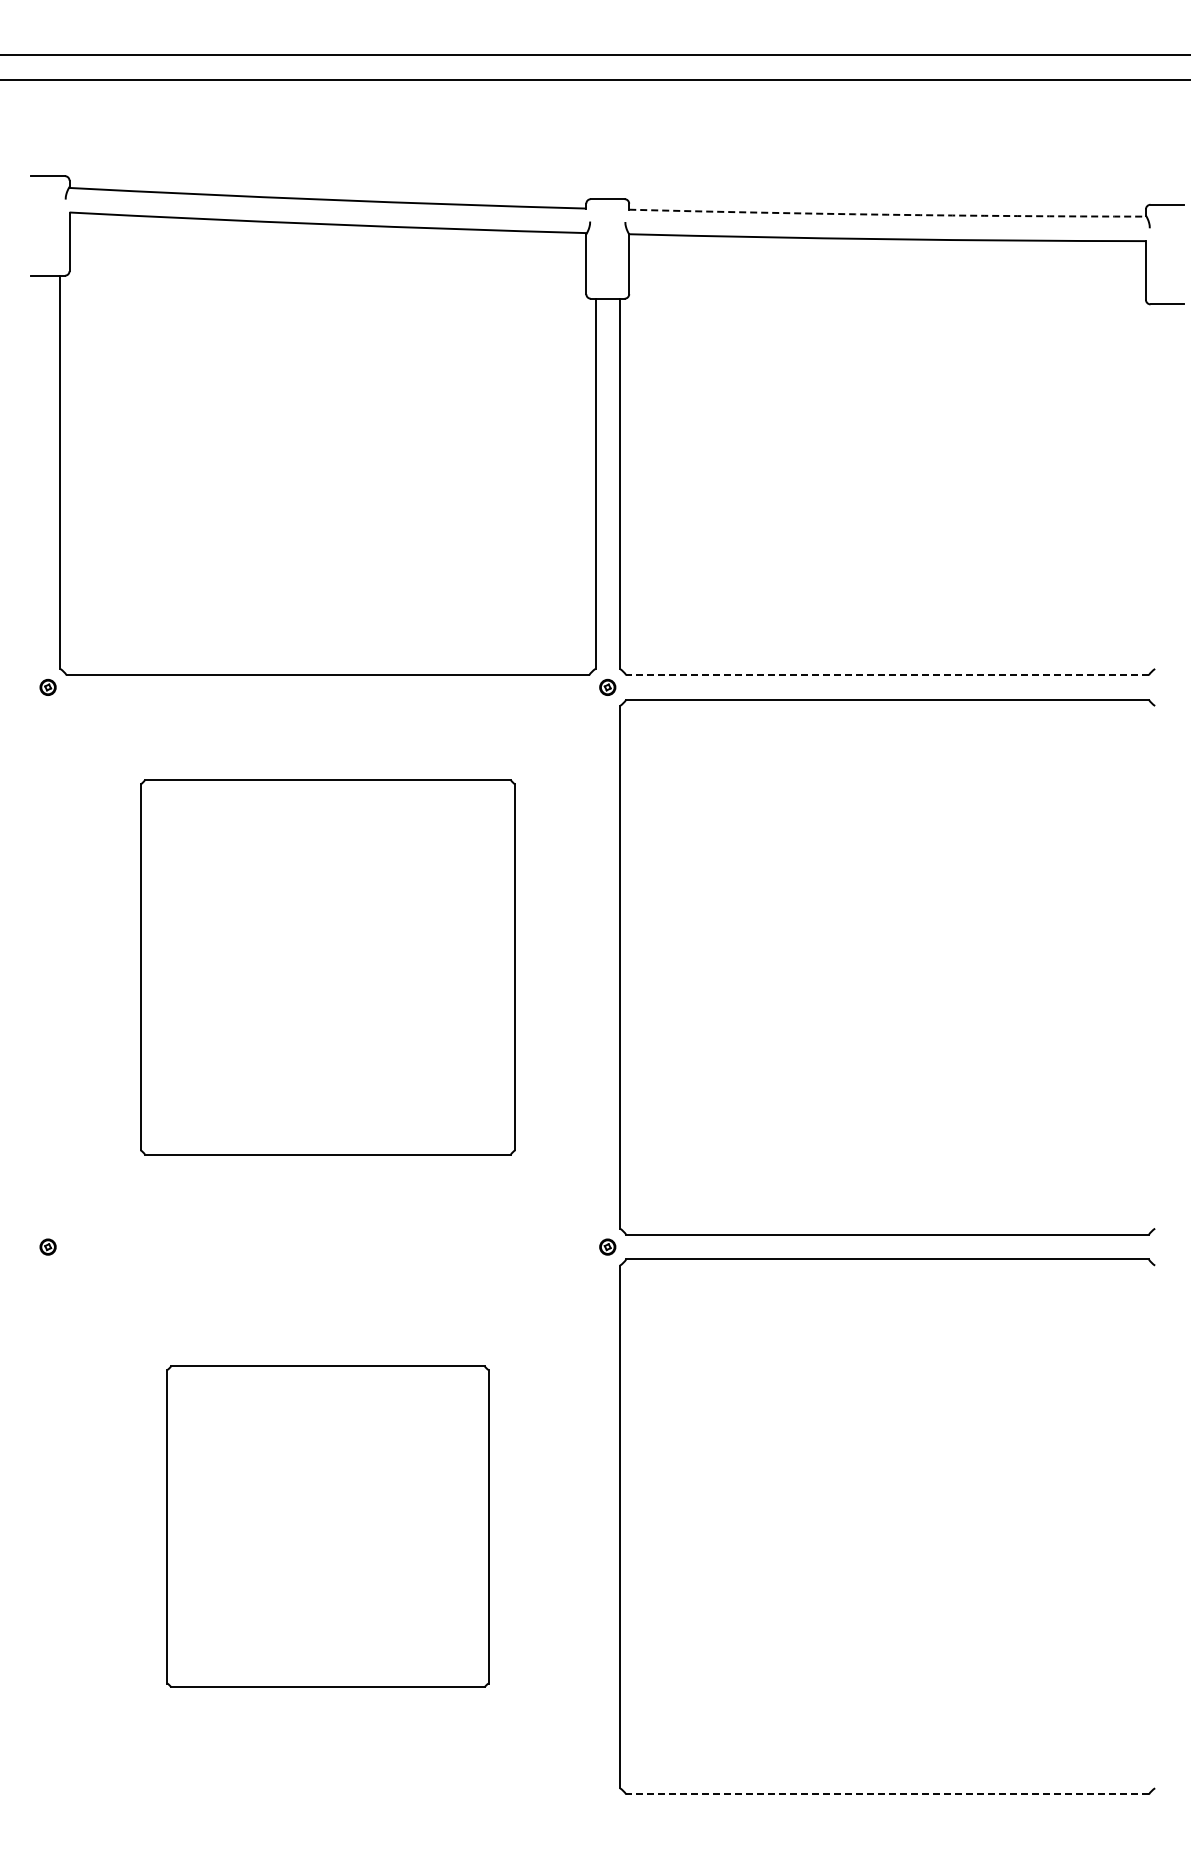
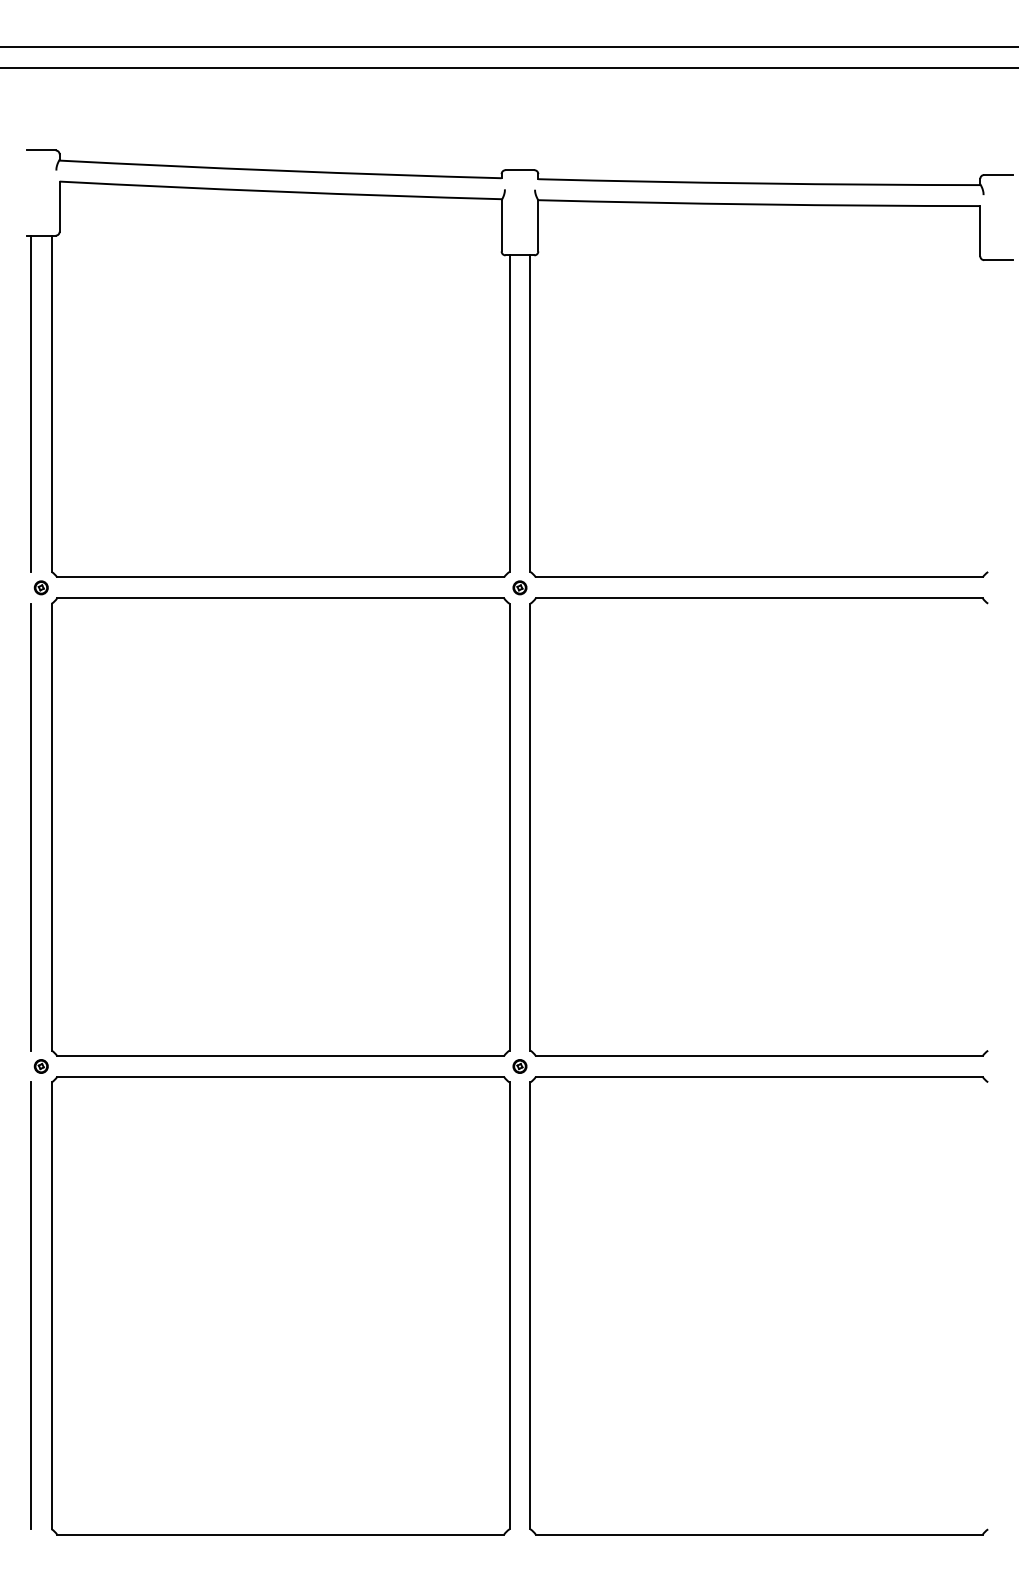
arc: (887, 214) -> (759, 183), dashed -> solid
line: (35, 471) -> (30, 403), added
line: (887, 675) -> (759, 577), dashed -> solid
line: (35, 967) -> (30, 827), added
part: (327, 967) -> (280, 827), size x1.43
line: (35, 1526) -> (30, 1305), added
part: (327, 1526) -> (280, 1305), size x1.67
line: (887, 1794) -> (759, 1534), dashed -> solid

